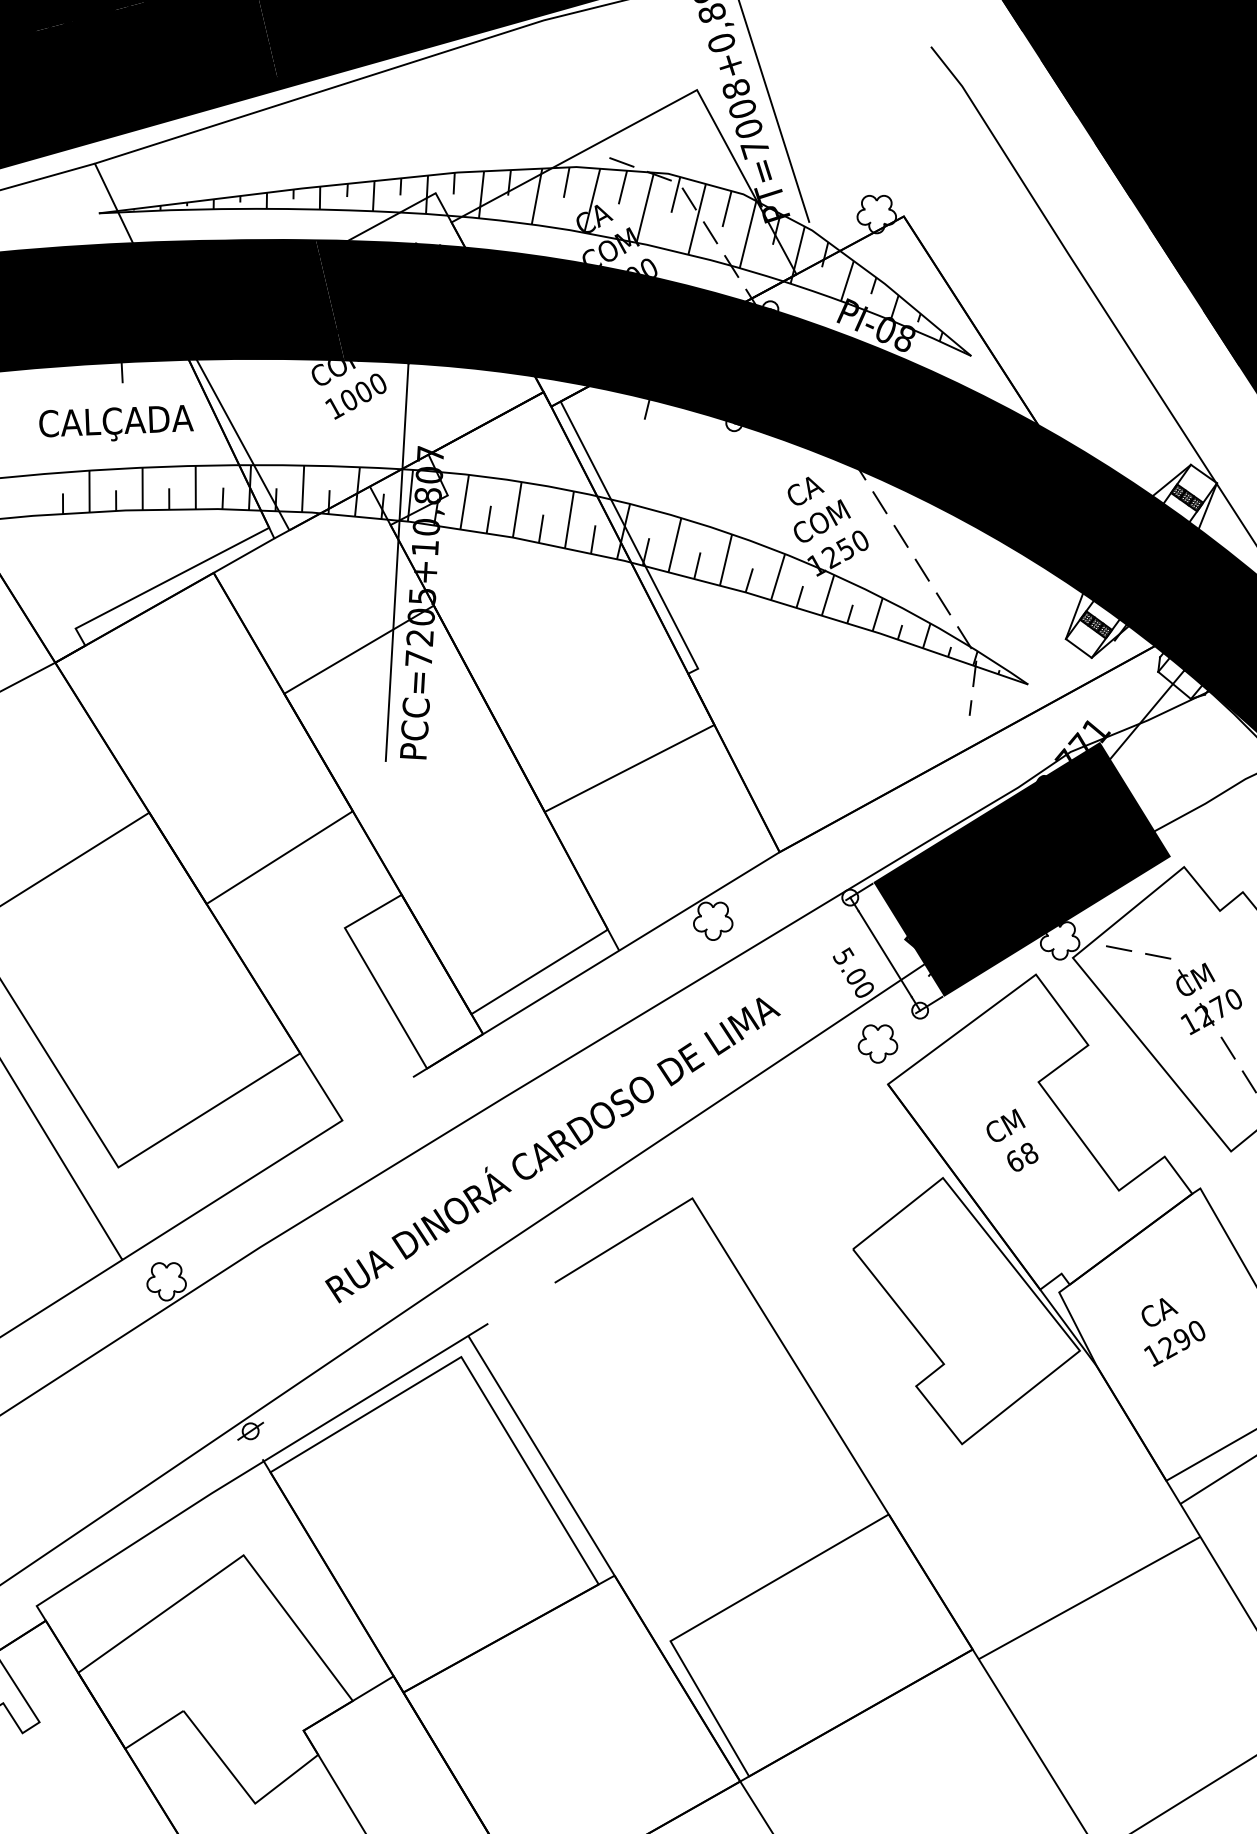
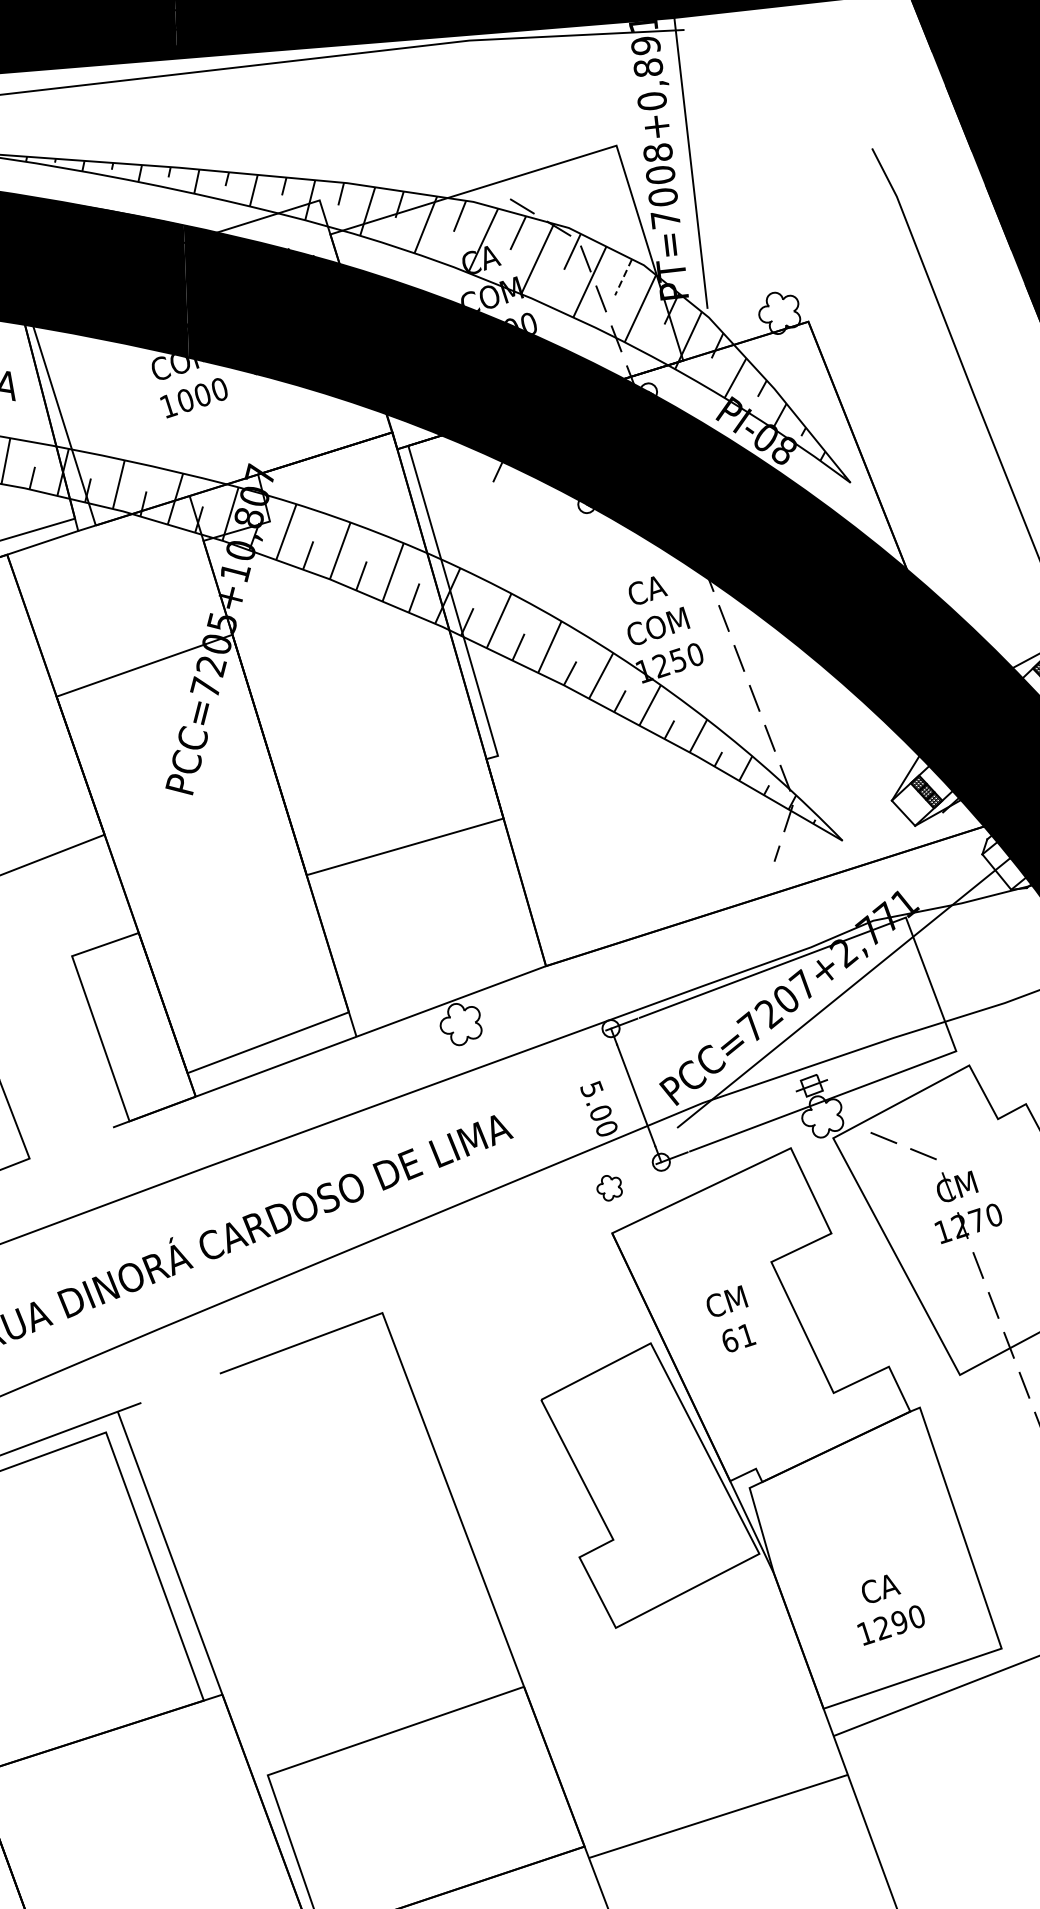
line: (727, 209) -> (623, 277), solid -> dashed
line: (396, 561) -> (202, 580), removed
fill: (1021, 869) -> (797, 1034), removed
part: (877, 1043) -> (609, 1188), size x0.6
text: (1029, 1153) -> (747, 1335), 68 -> 61
text: (1173, 1332) -> (891, 1613), moved

